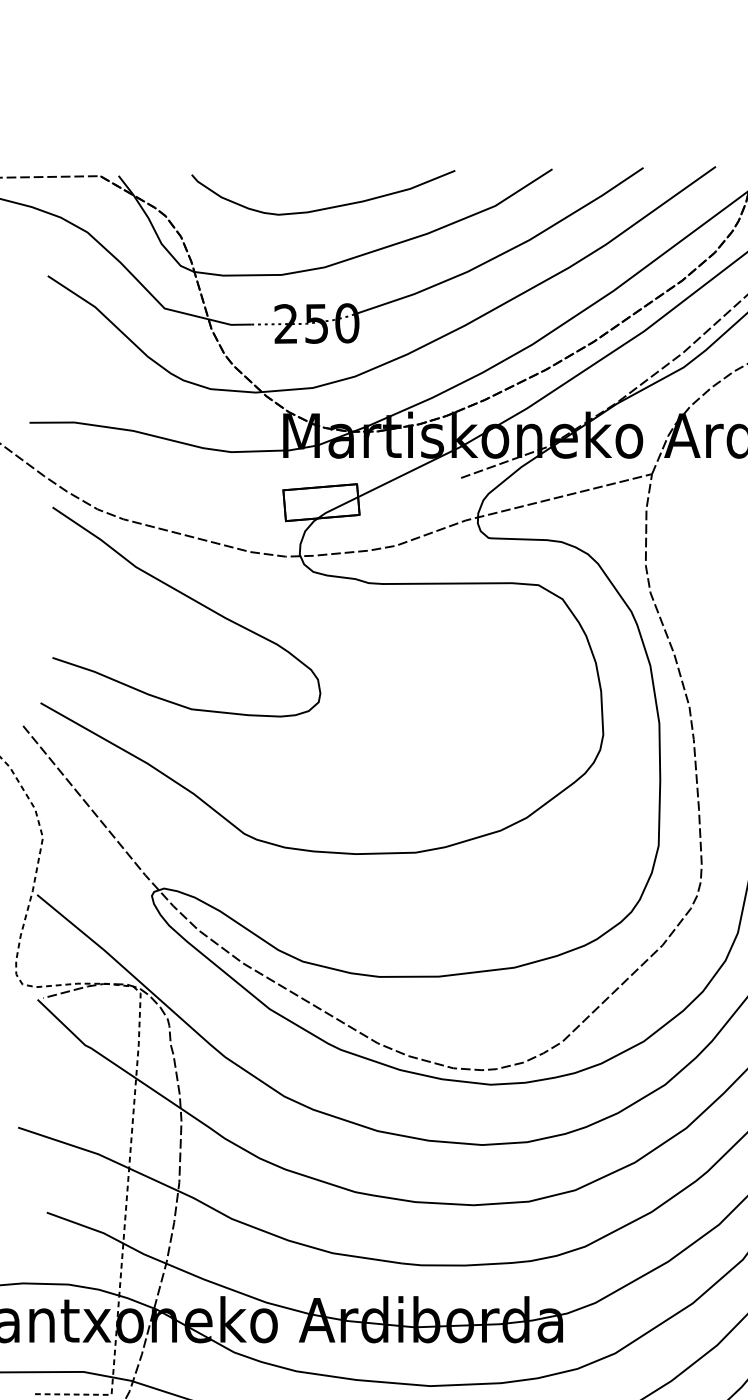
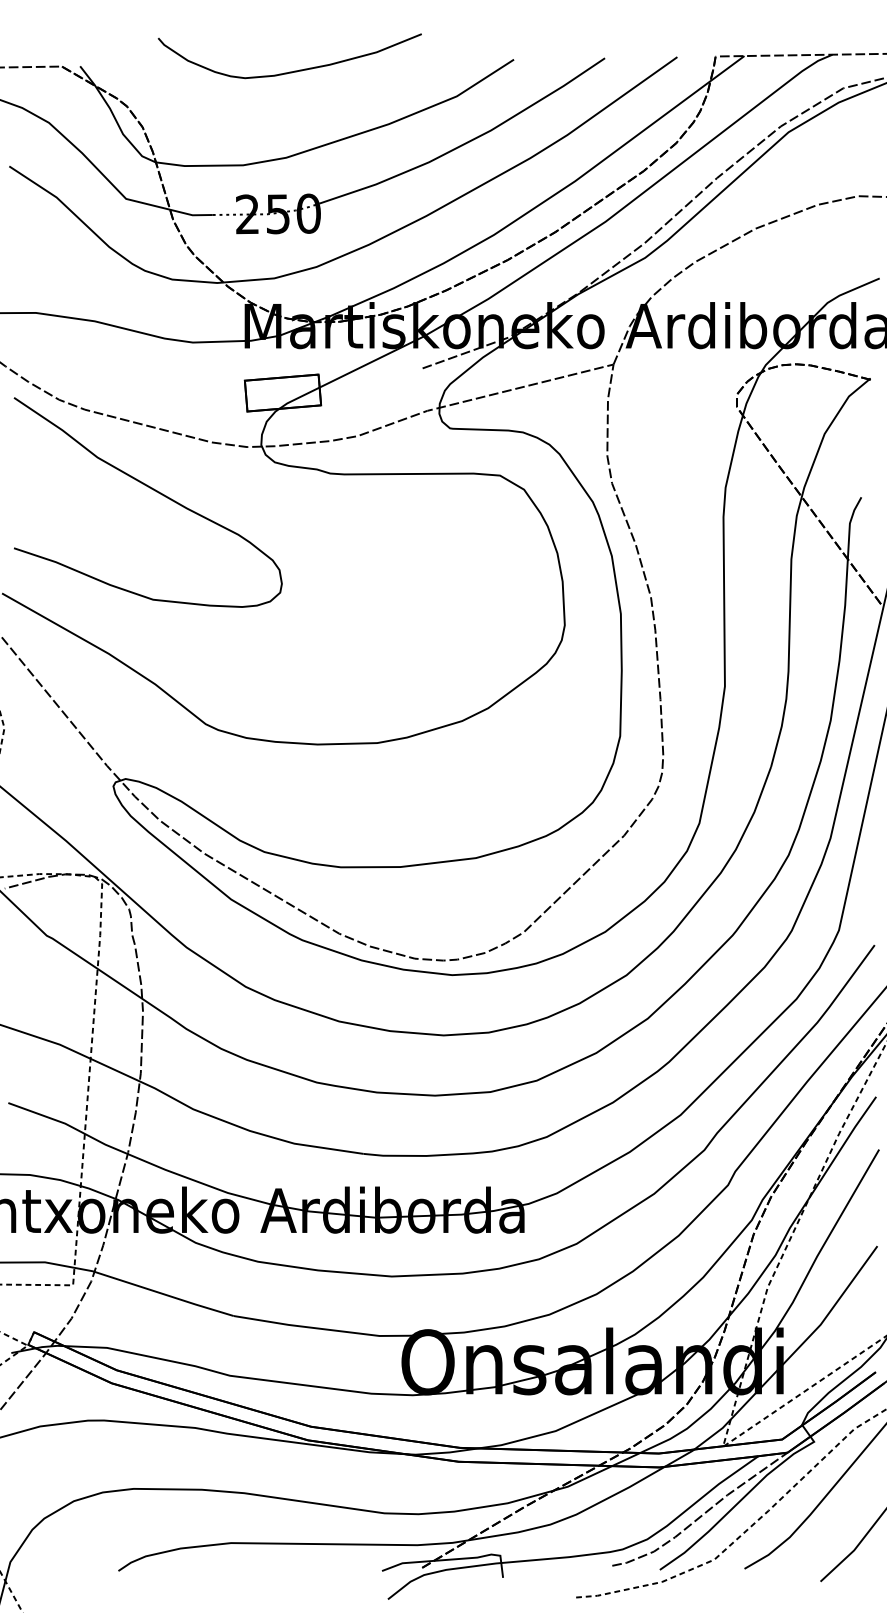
curve: (327, 207) -> (294, 70), moved

